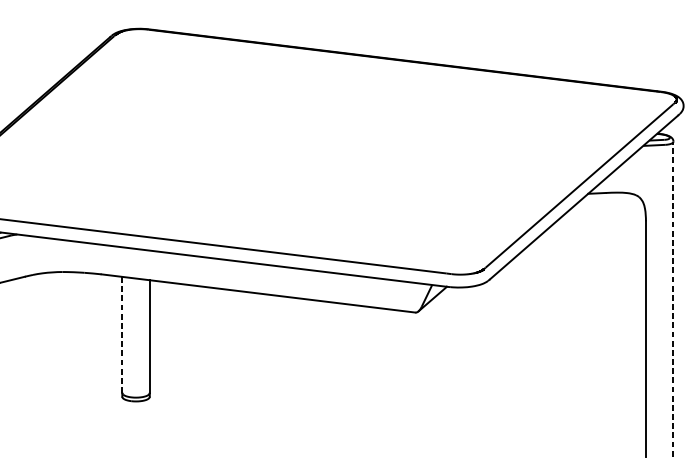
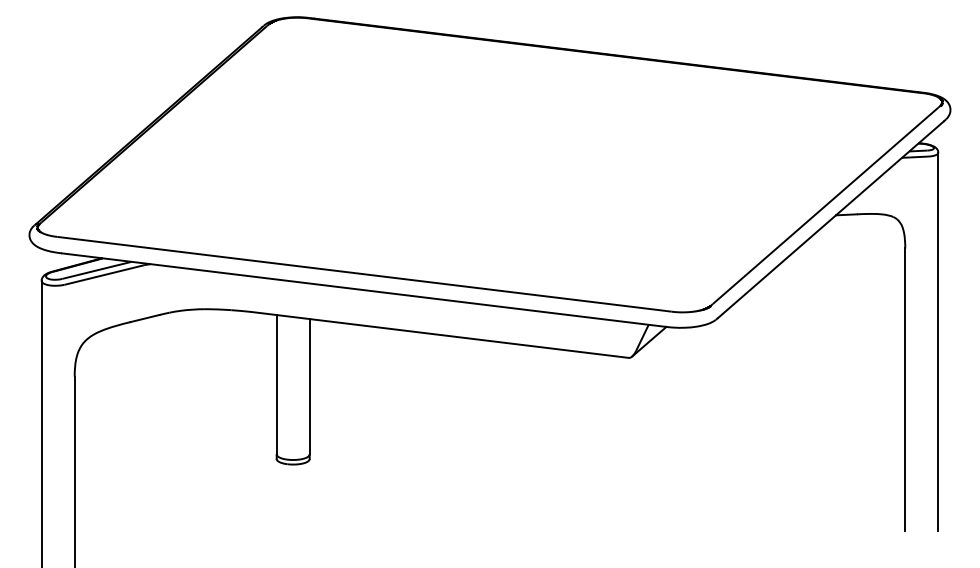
line: (673, 298) -> (938, 341), dashed -> solid
line: (122, 334) -> (276, 384), dashed -> solid

